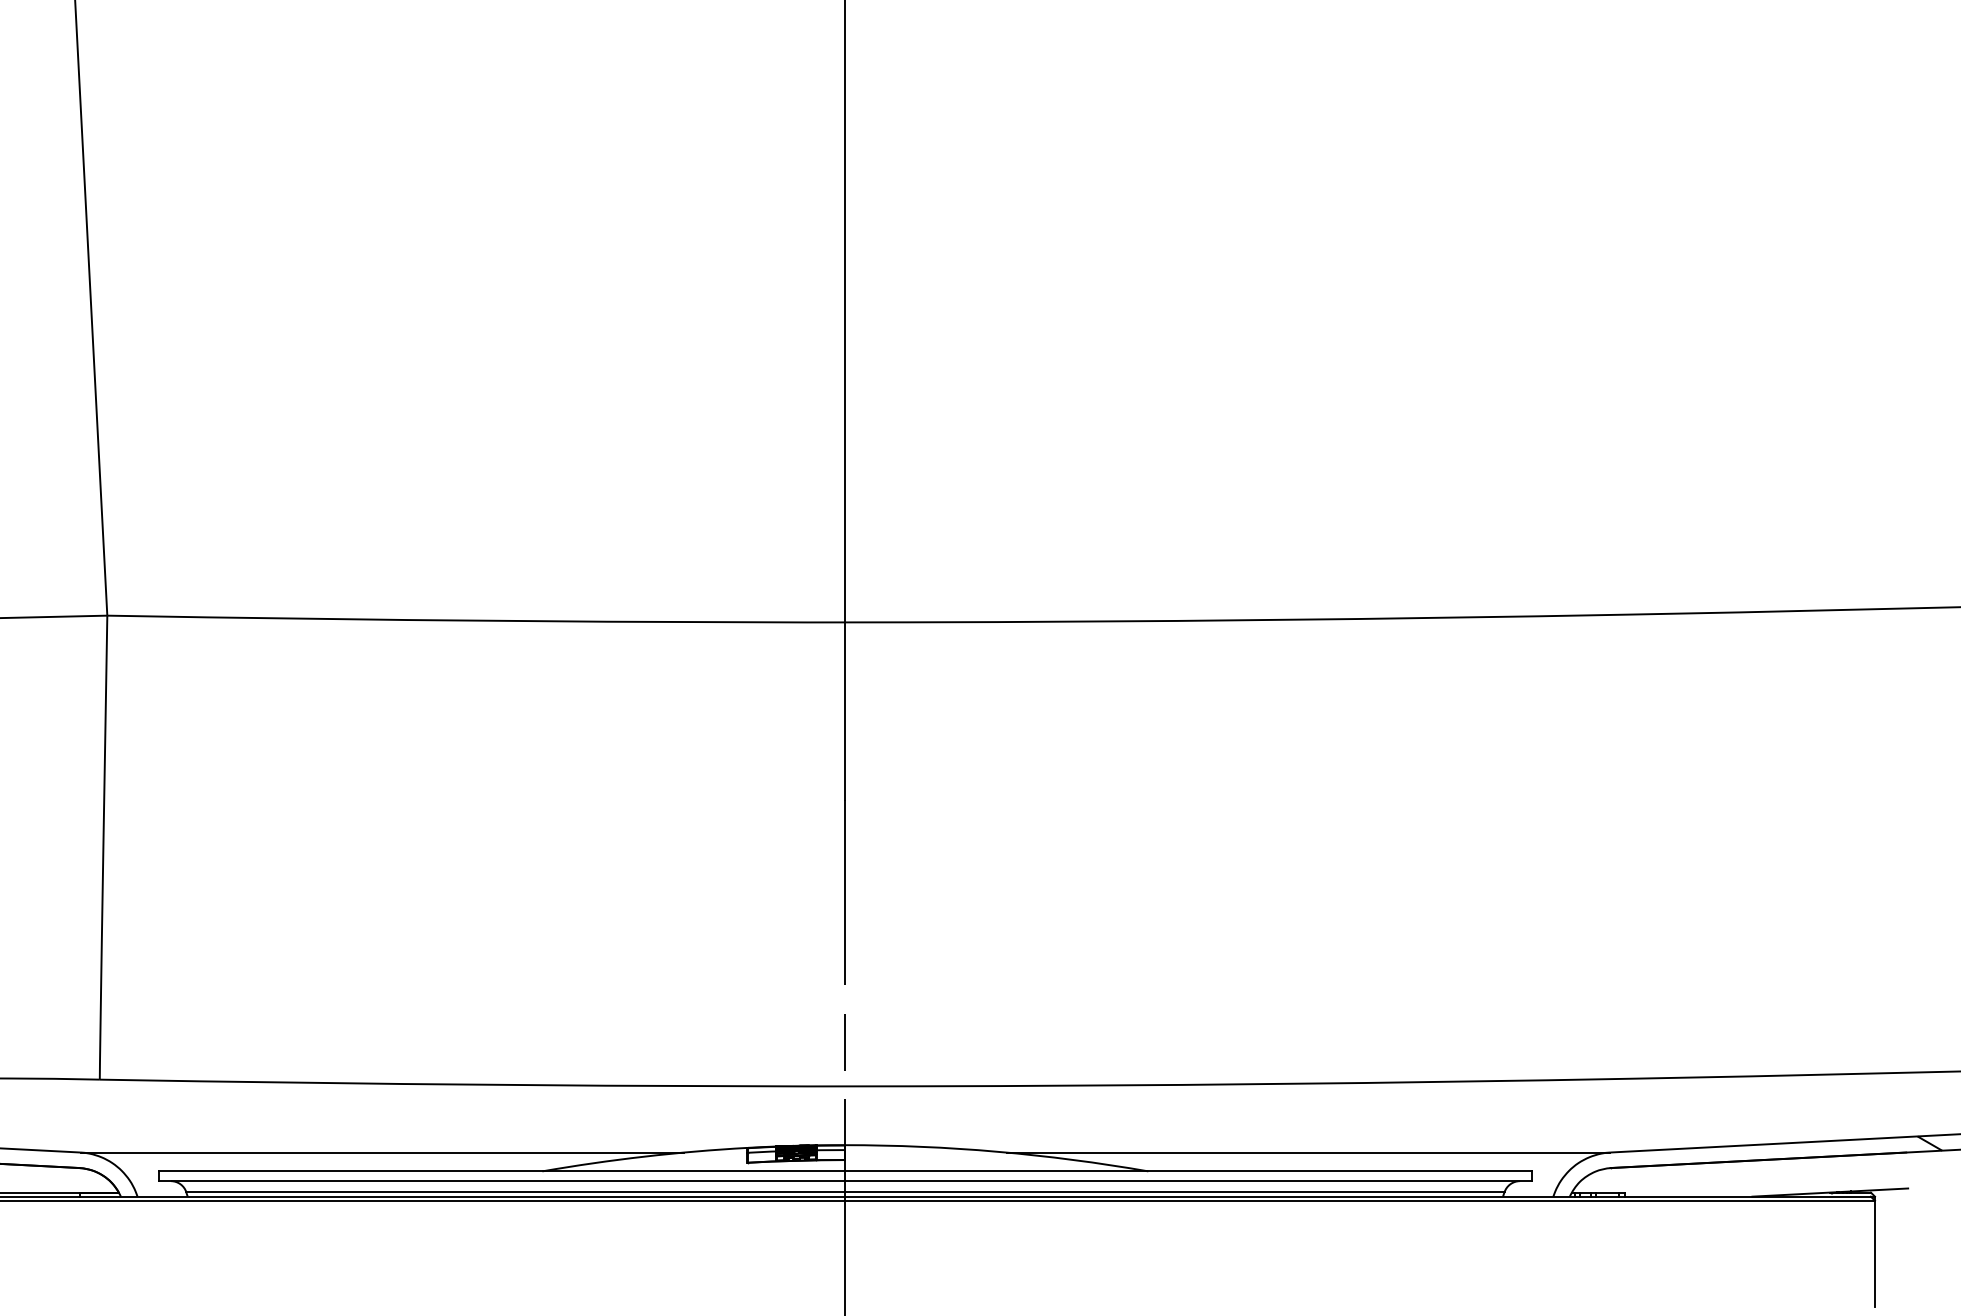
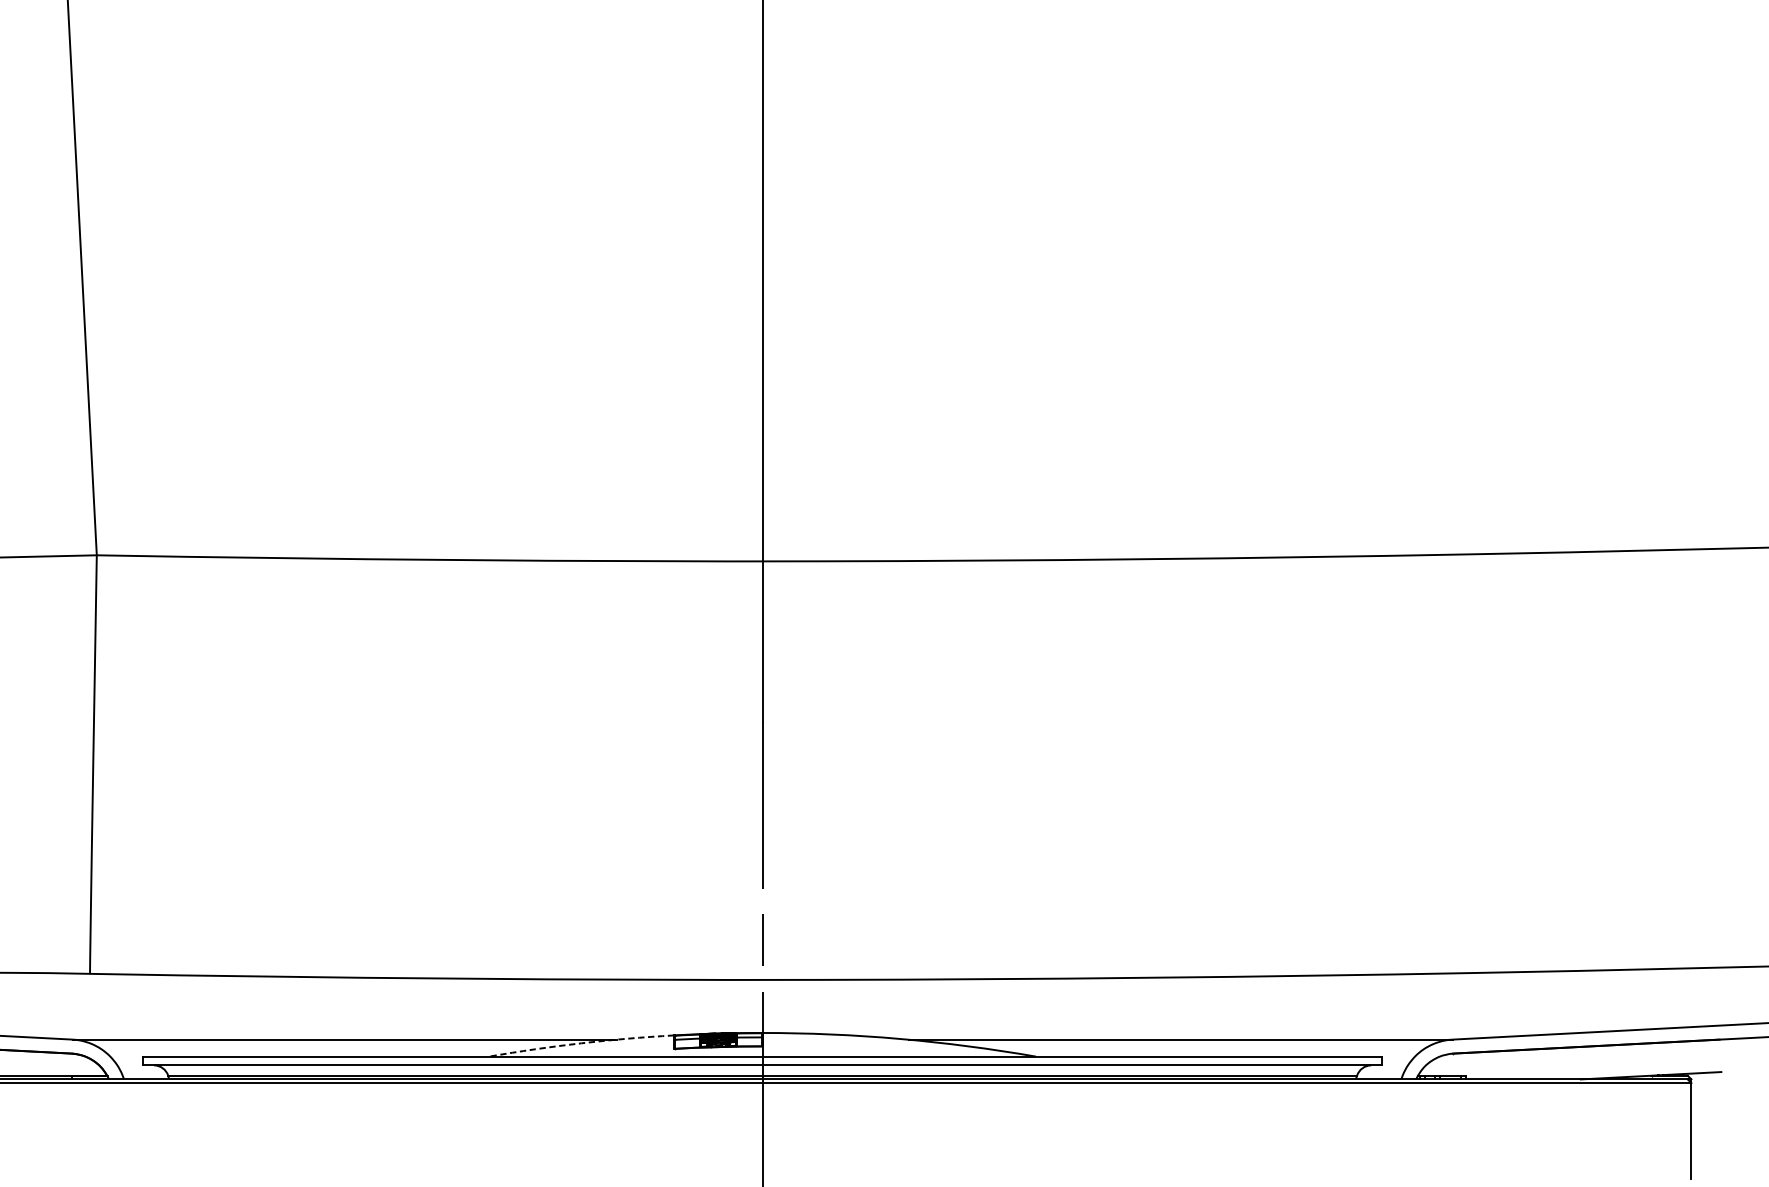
hatch: (1929, 1143) -> (1740, 1031), removed
arc: (644, 1156) -> (581, 1043), solid -> dashed

